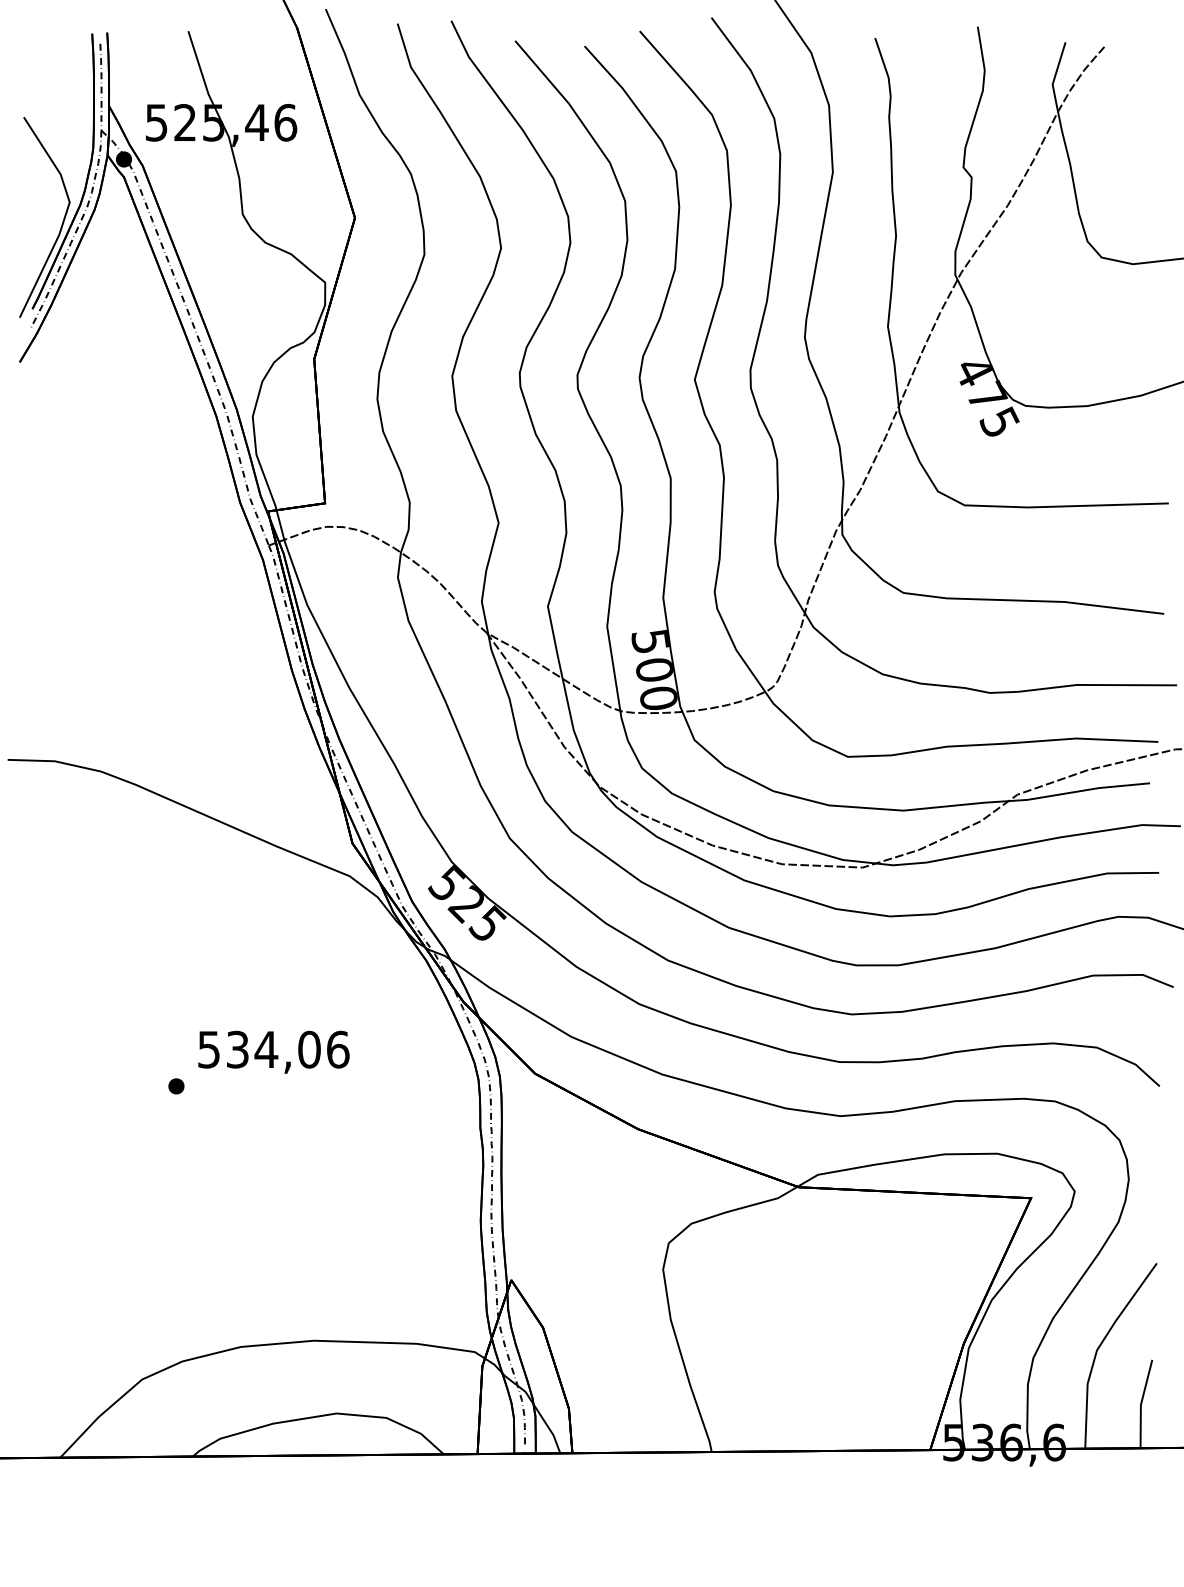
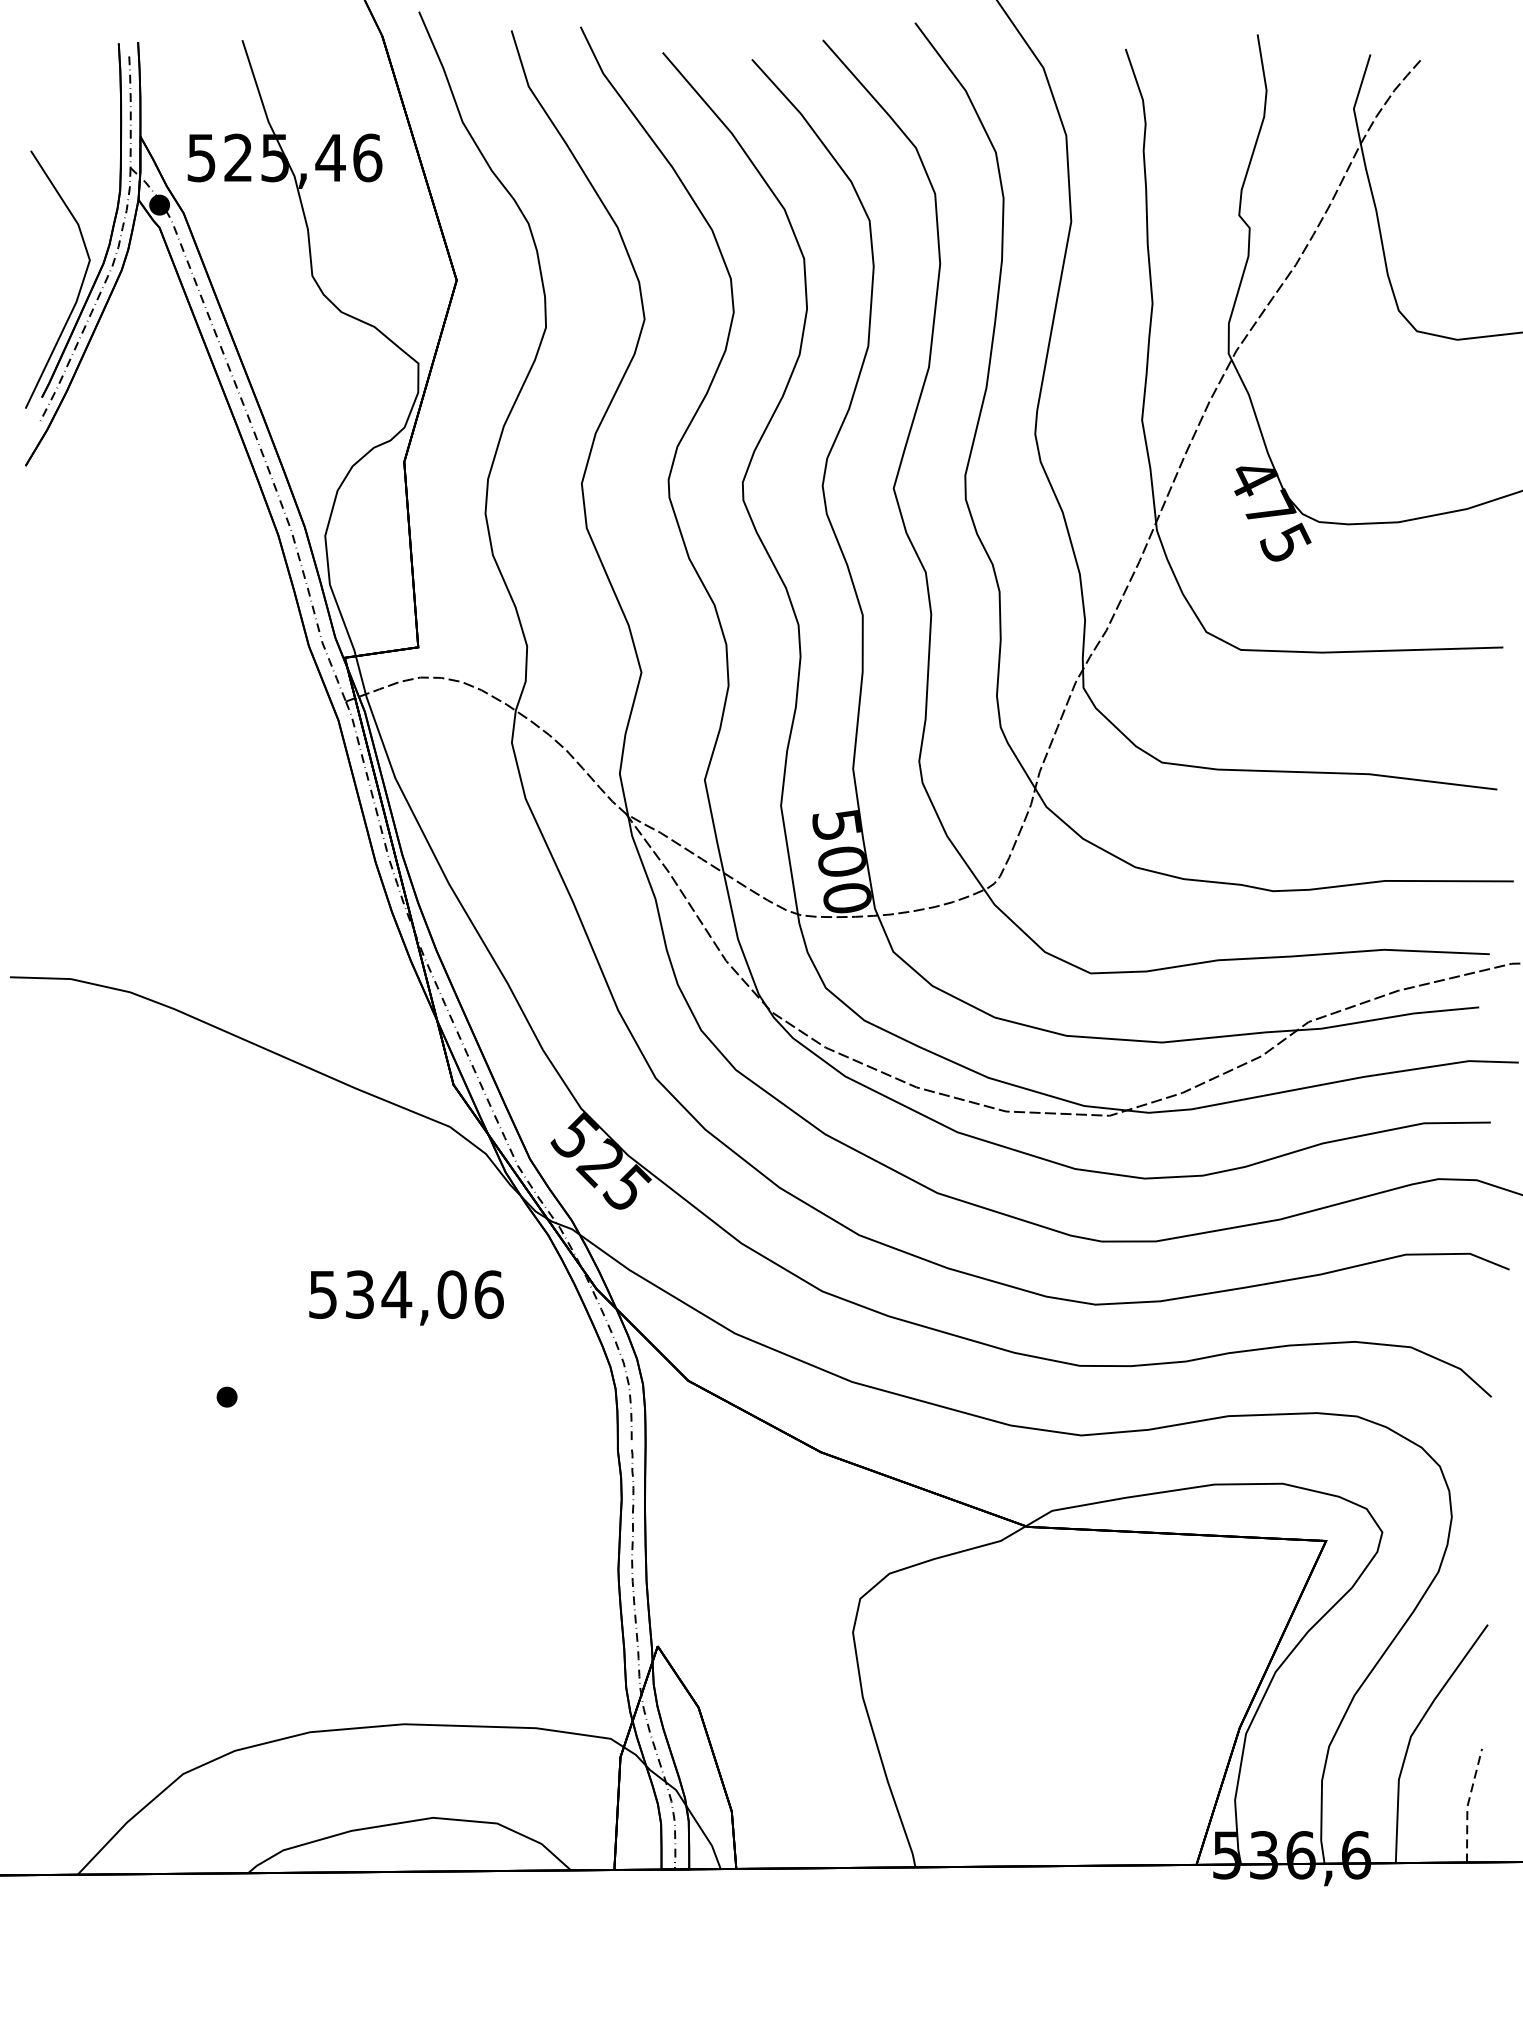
text: (273, 1051) -> (405, 1296), moved
line: (1141, 1404) -> (1468, 1806), solid -> dashed

